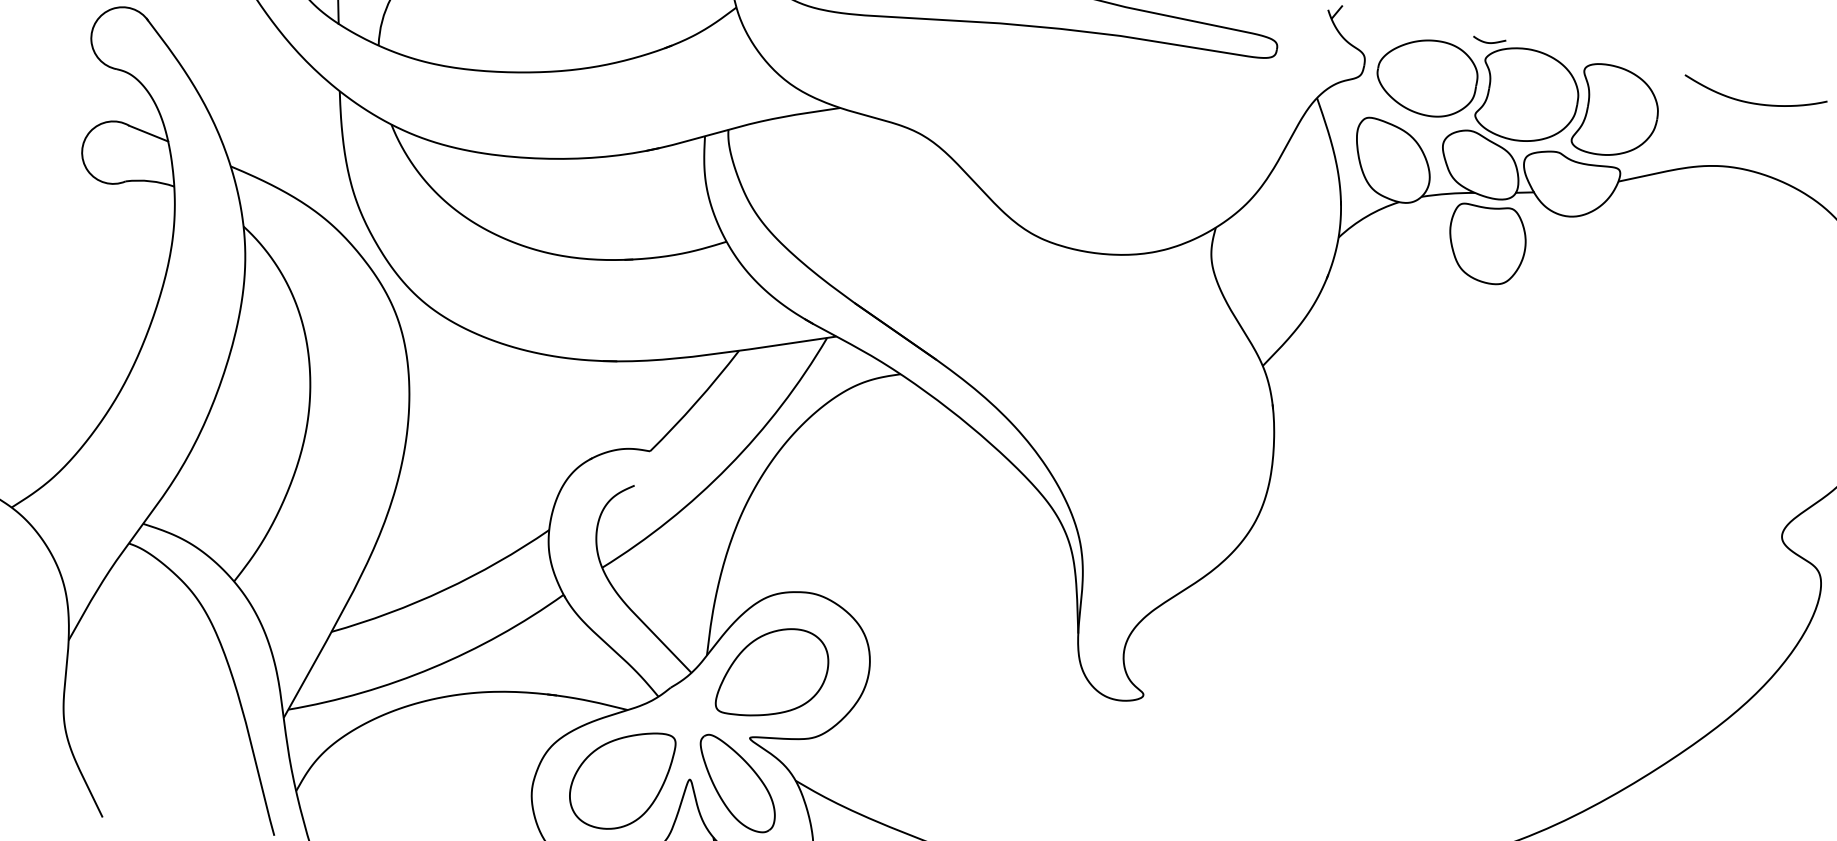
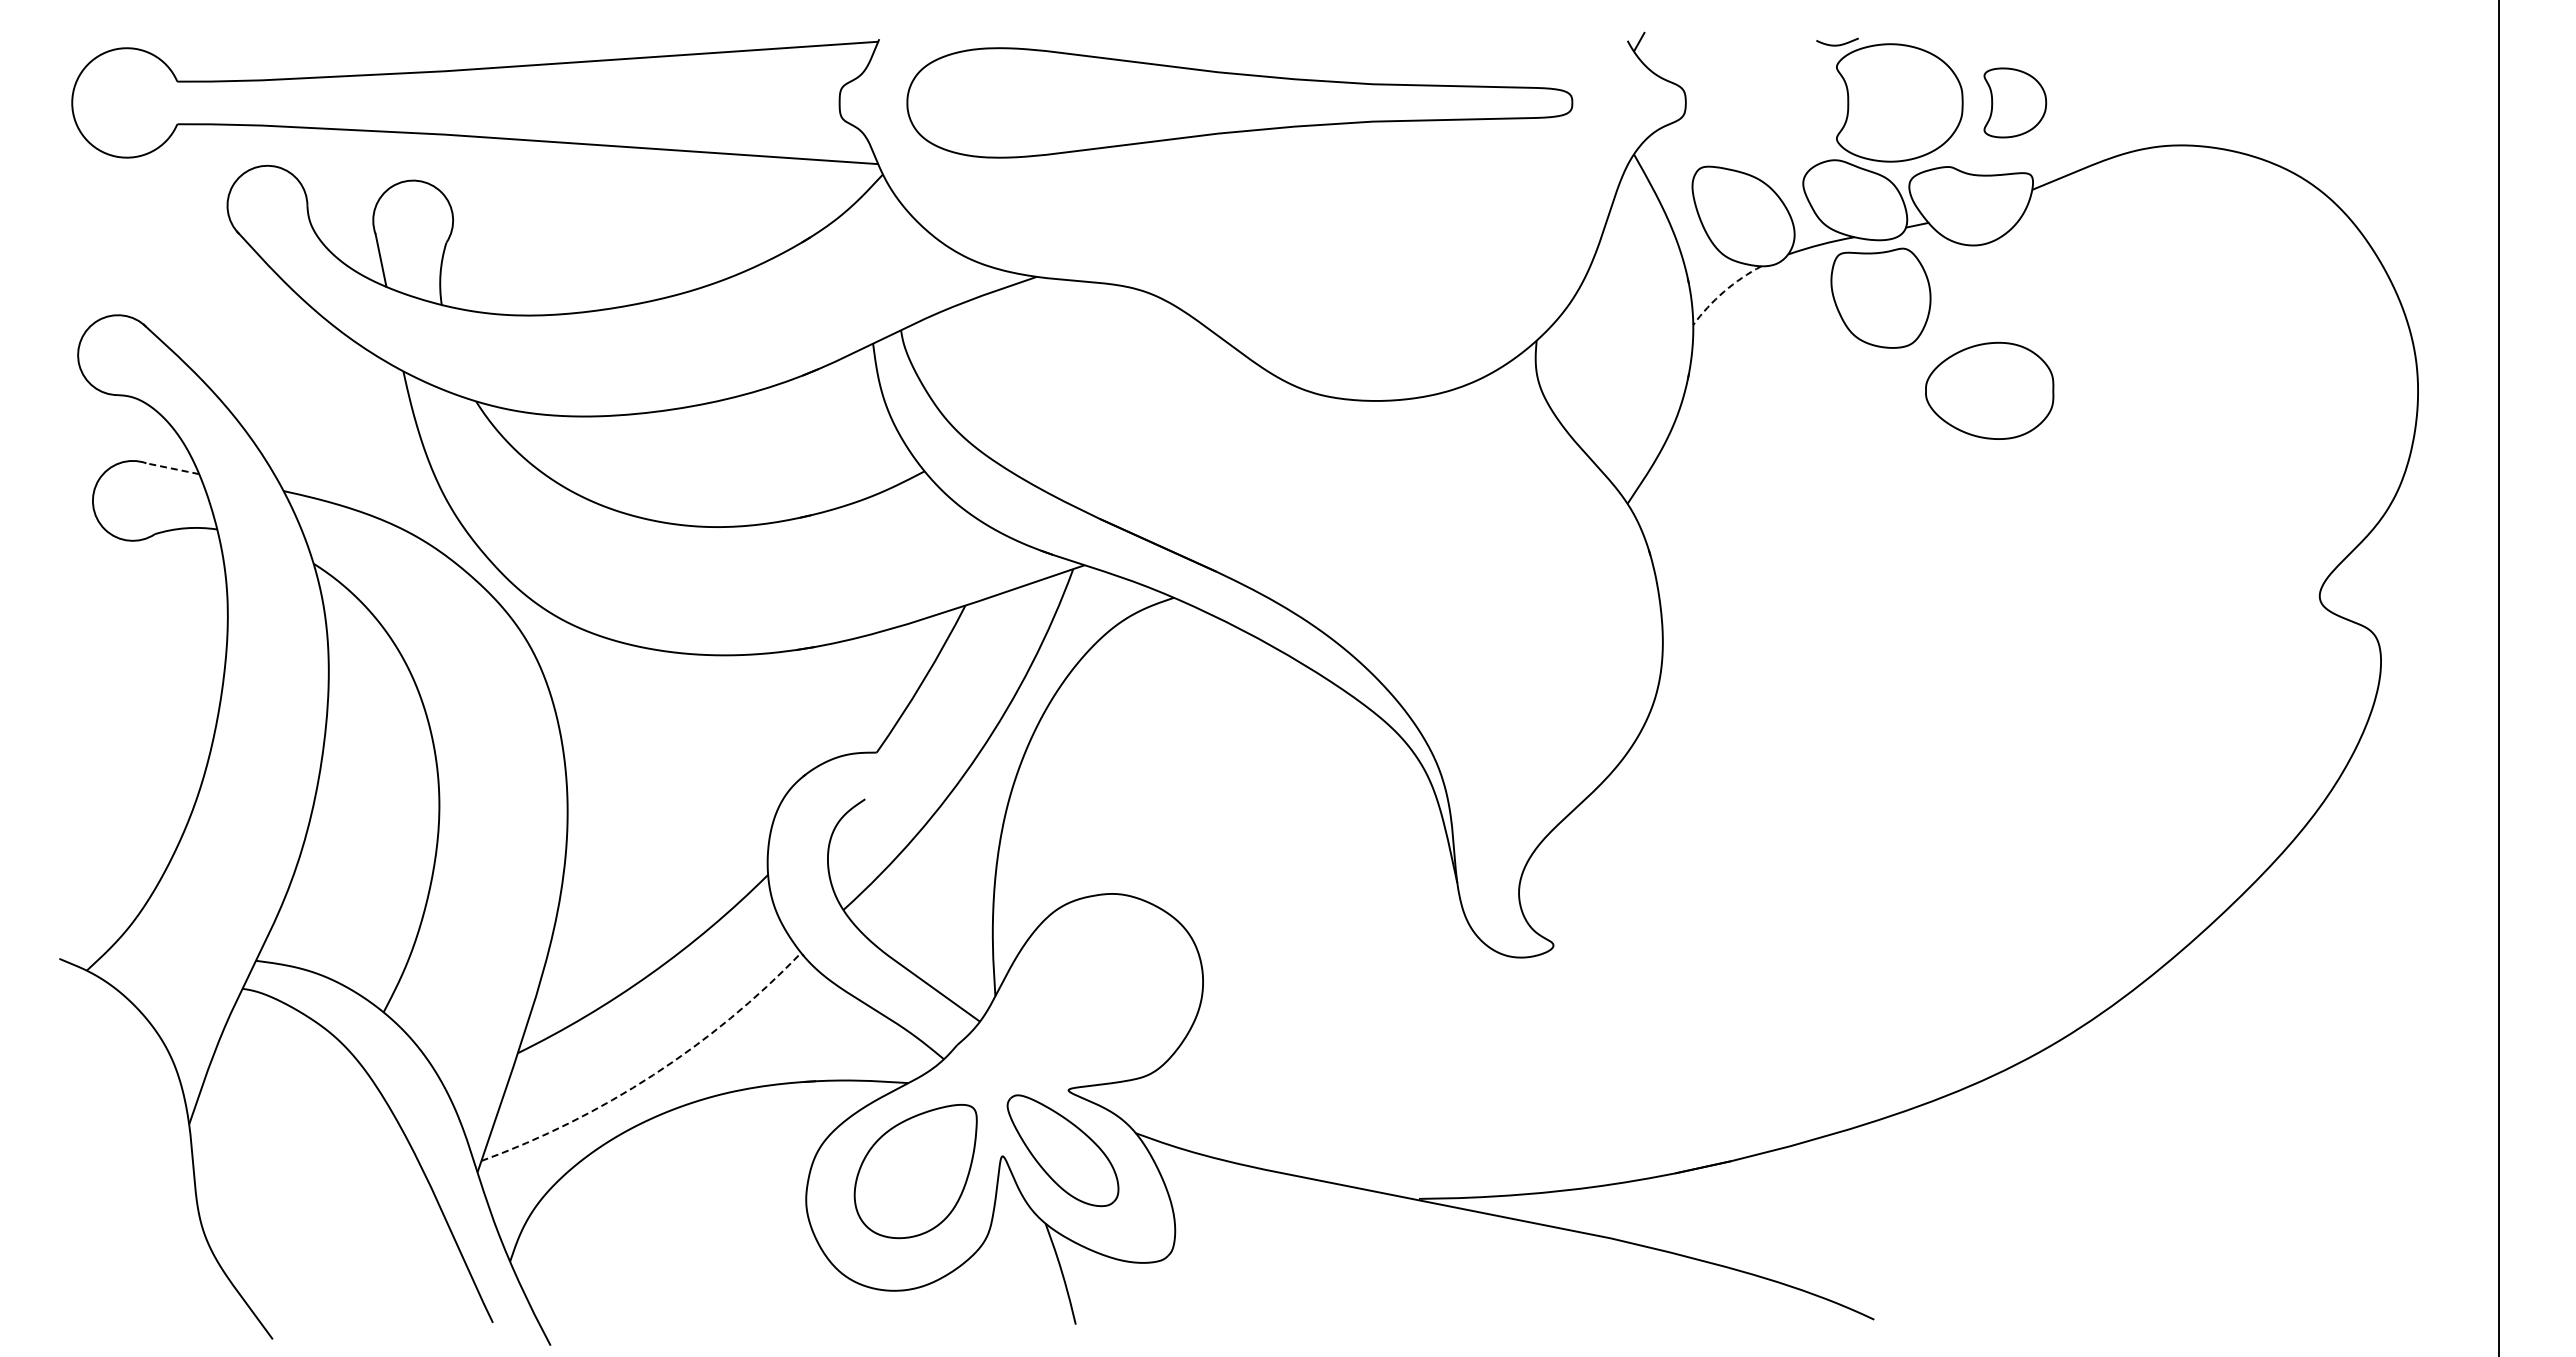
part: (1427, 77) -> (1989, 390), moved
curve: (1753, 102) -> (2183, 59), removed
part: (1617, 112) -> (2015, 102), size x0.6
line: (148, 133) -> (172, 468), solid -> dashed
arc: (1367, 216) -> (1724, 291), solid -> dashed
arc: (432, 668) -> (653, 1075), solid -> dashed
part: (773, 673) -> (1083, 1003), removed

